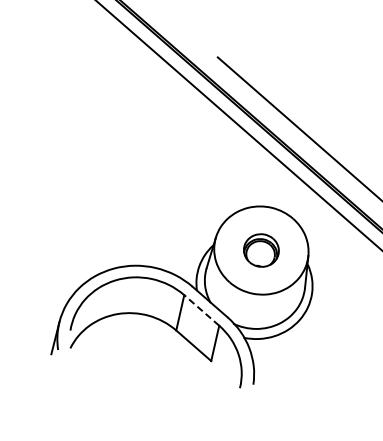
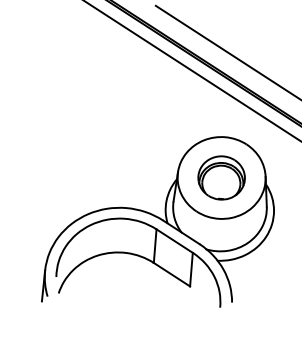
part: (261, 250) -> (221, 177), size x1.43
line: (201, 310) -> (174, 241), dashed -> solid

